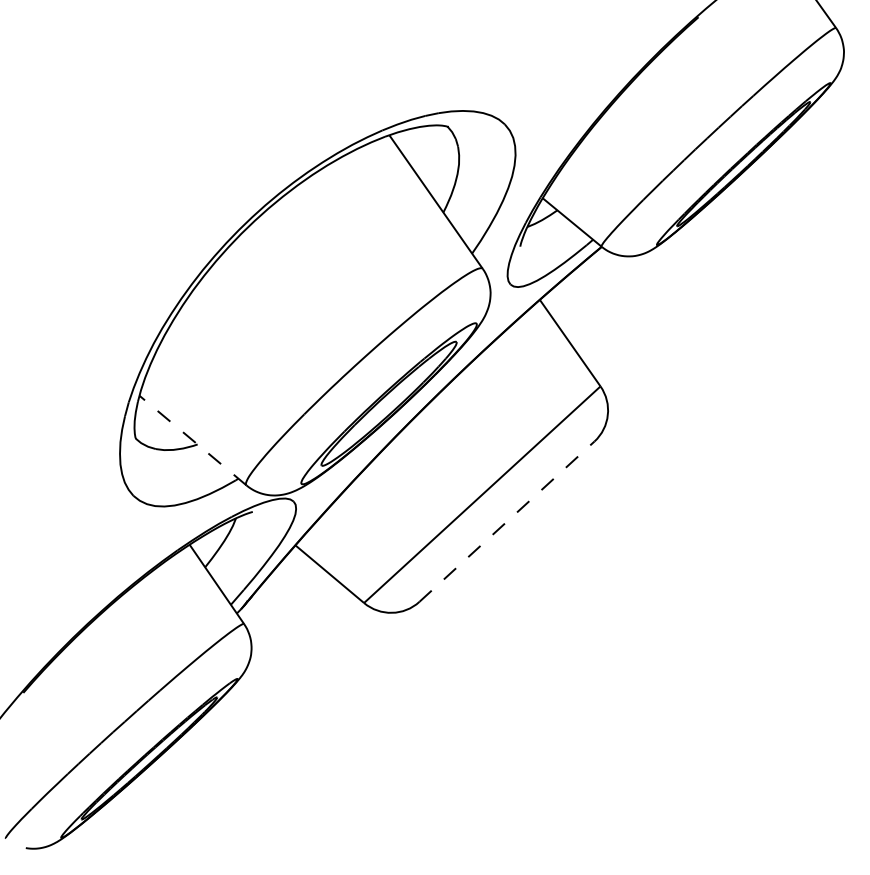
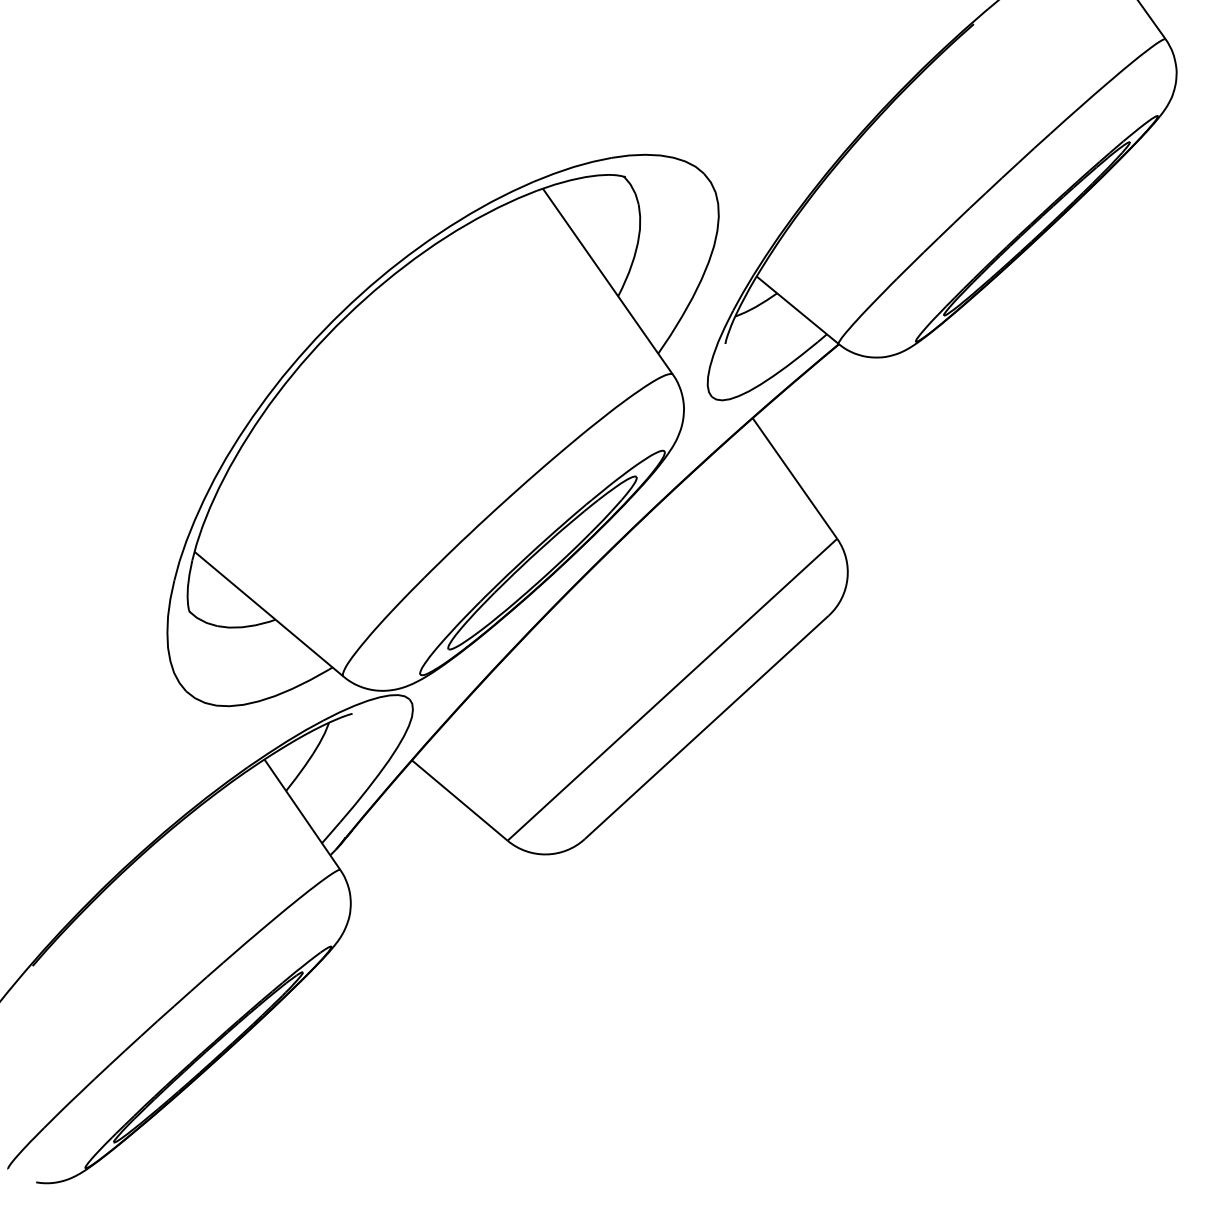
line: (192, 440) -> (268, 614), dashed -> solid
line: (506, 521) -> (706, 727), dashed -> solid

